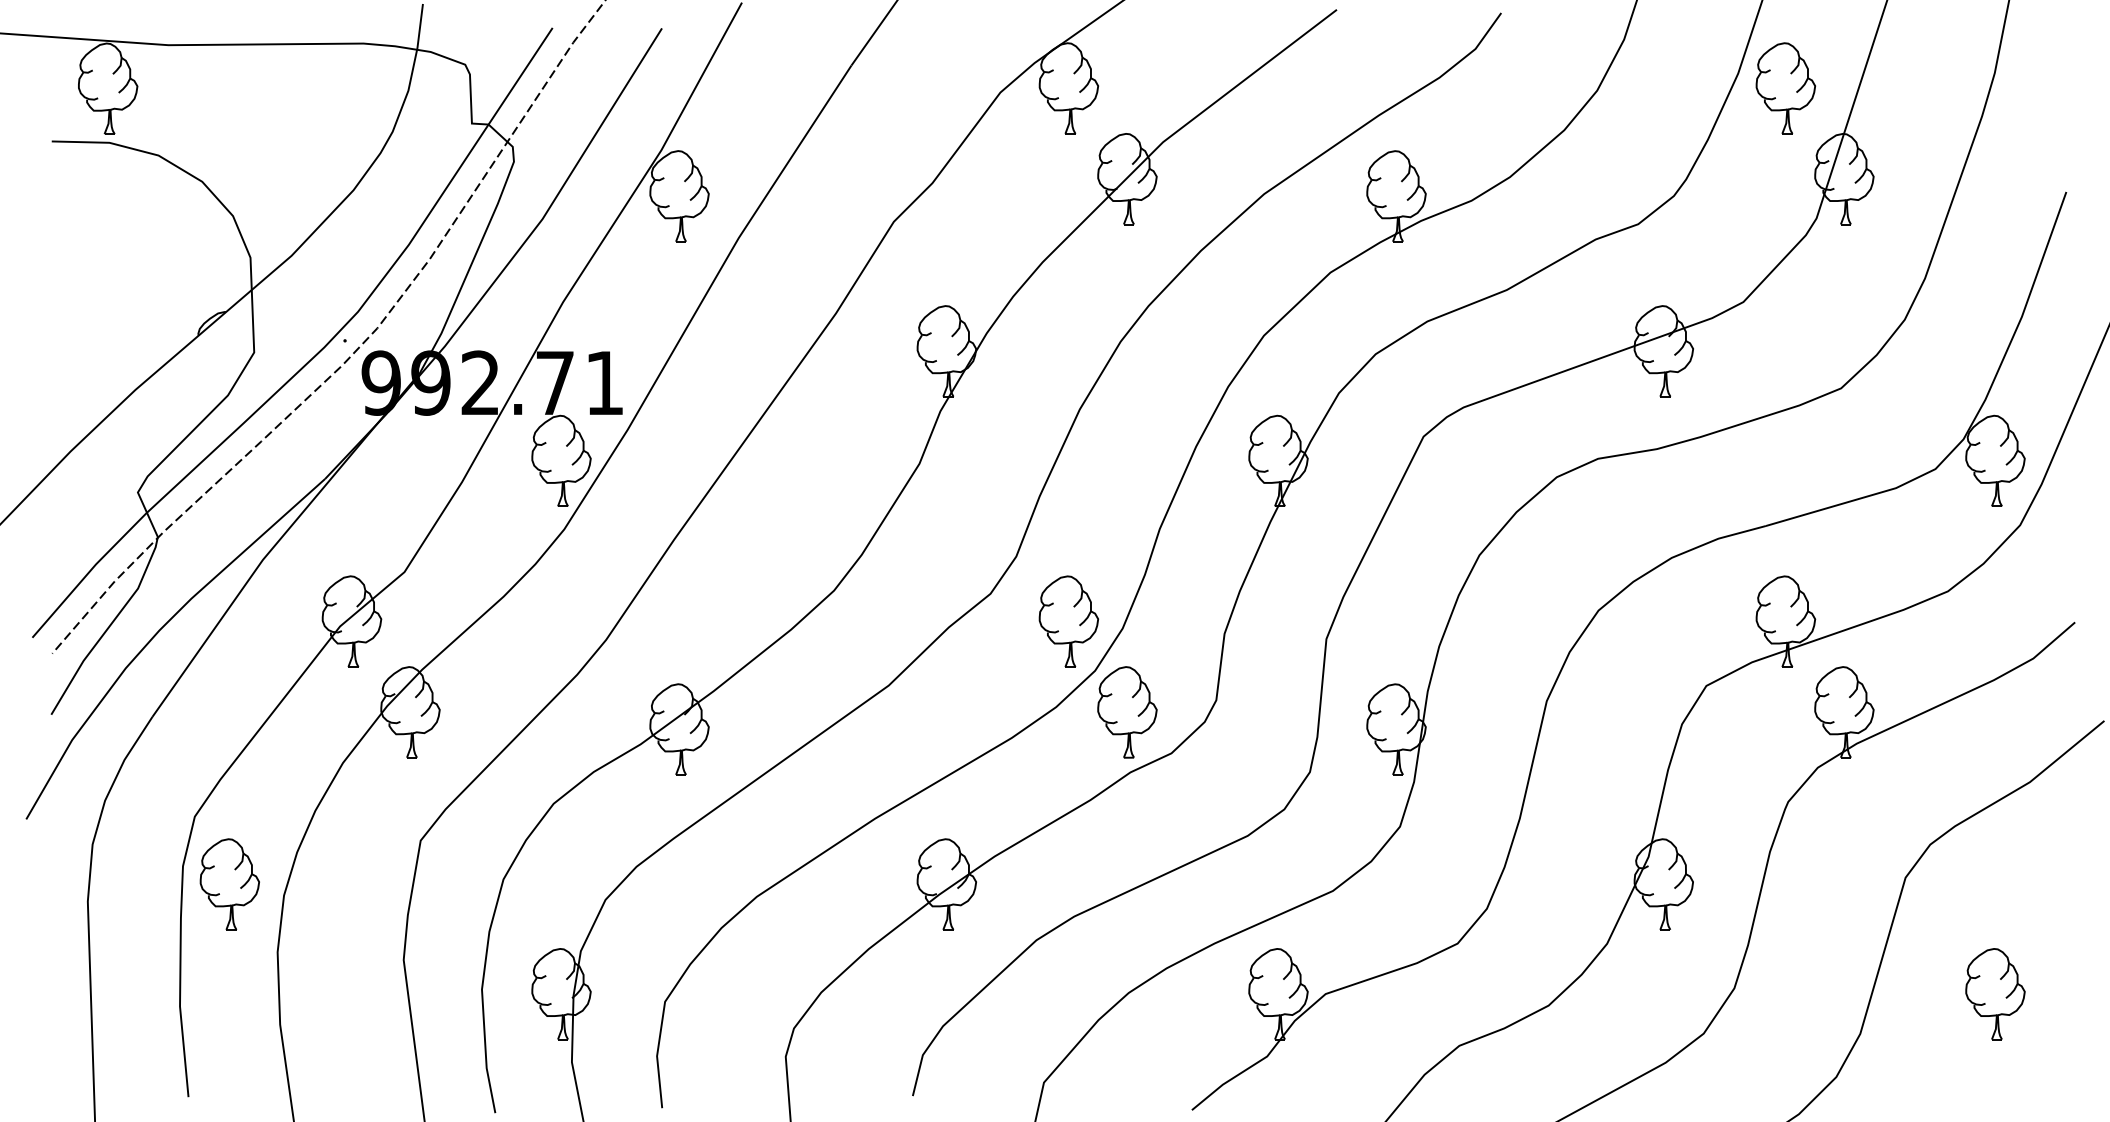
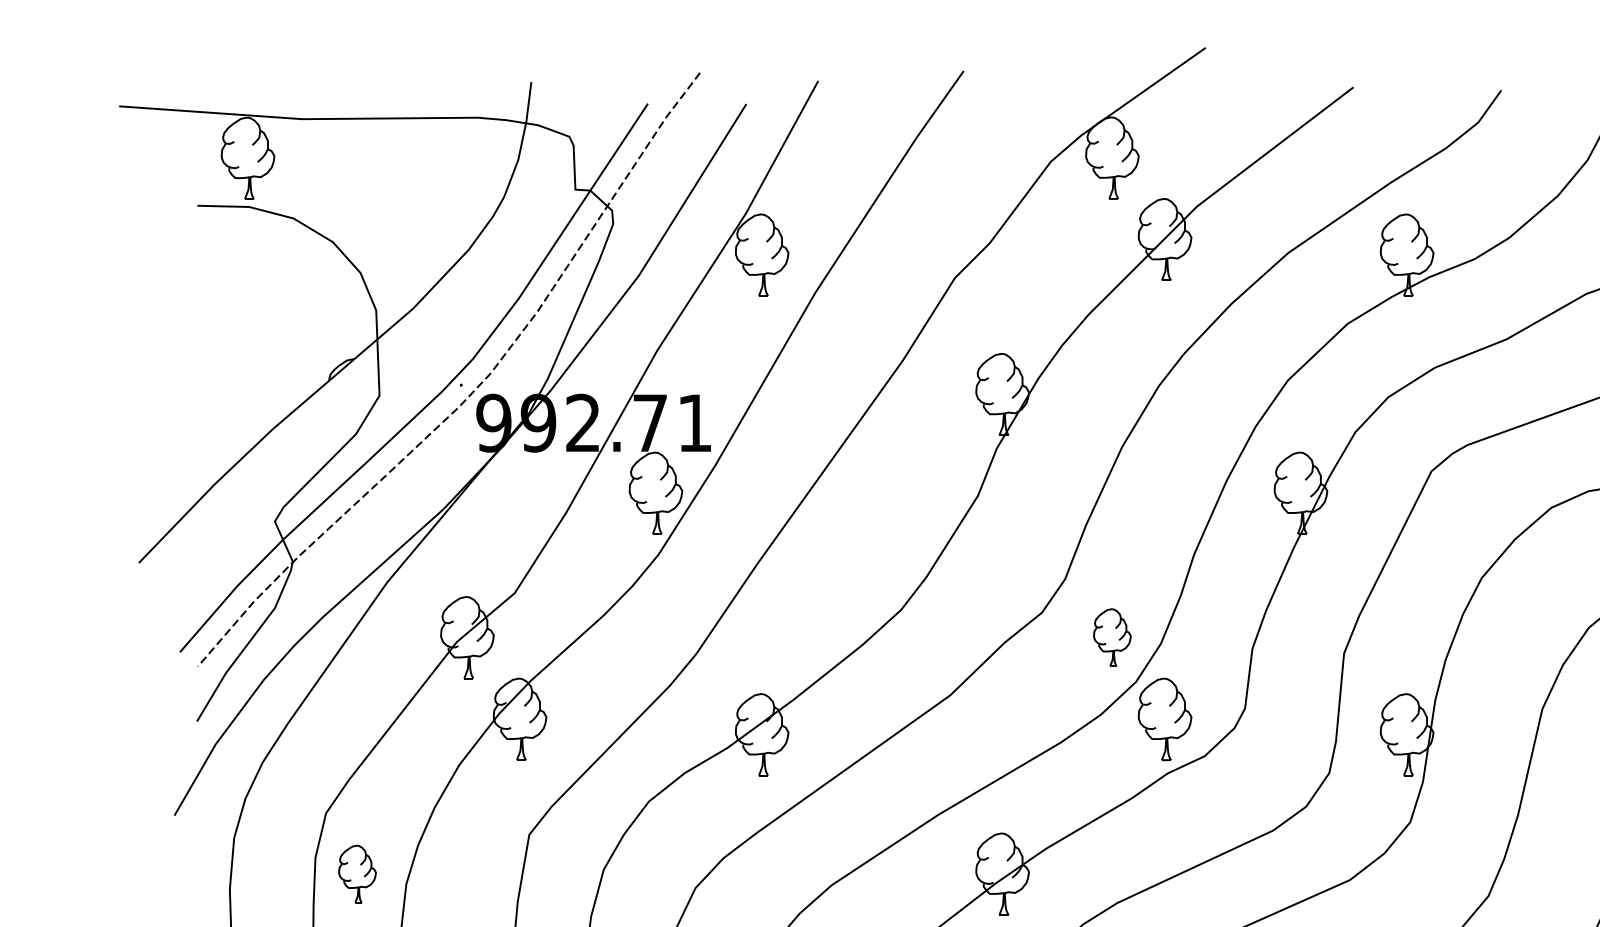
part: (1068, 621) -> (1112, 637), size x0.7
part: (229, 884) -> (357, 874), size x0.7

